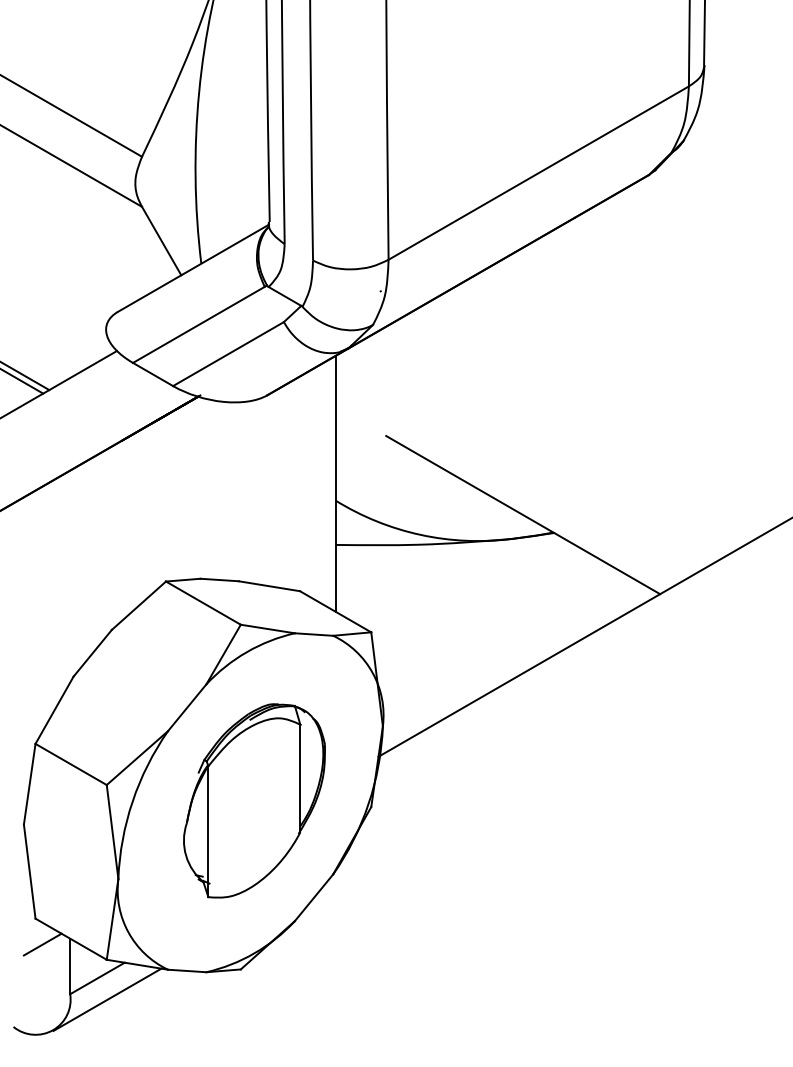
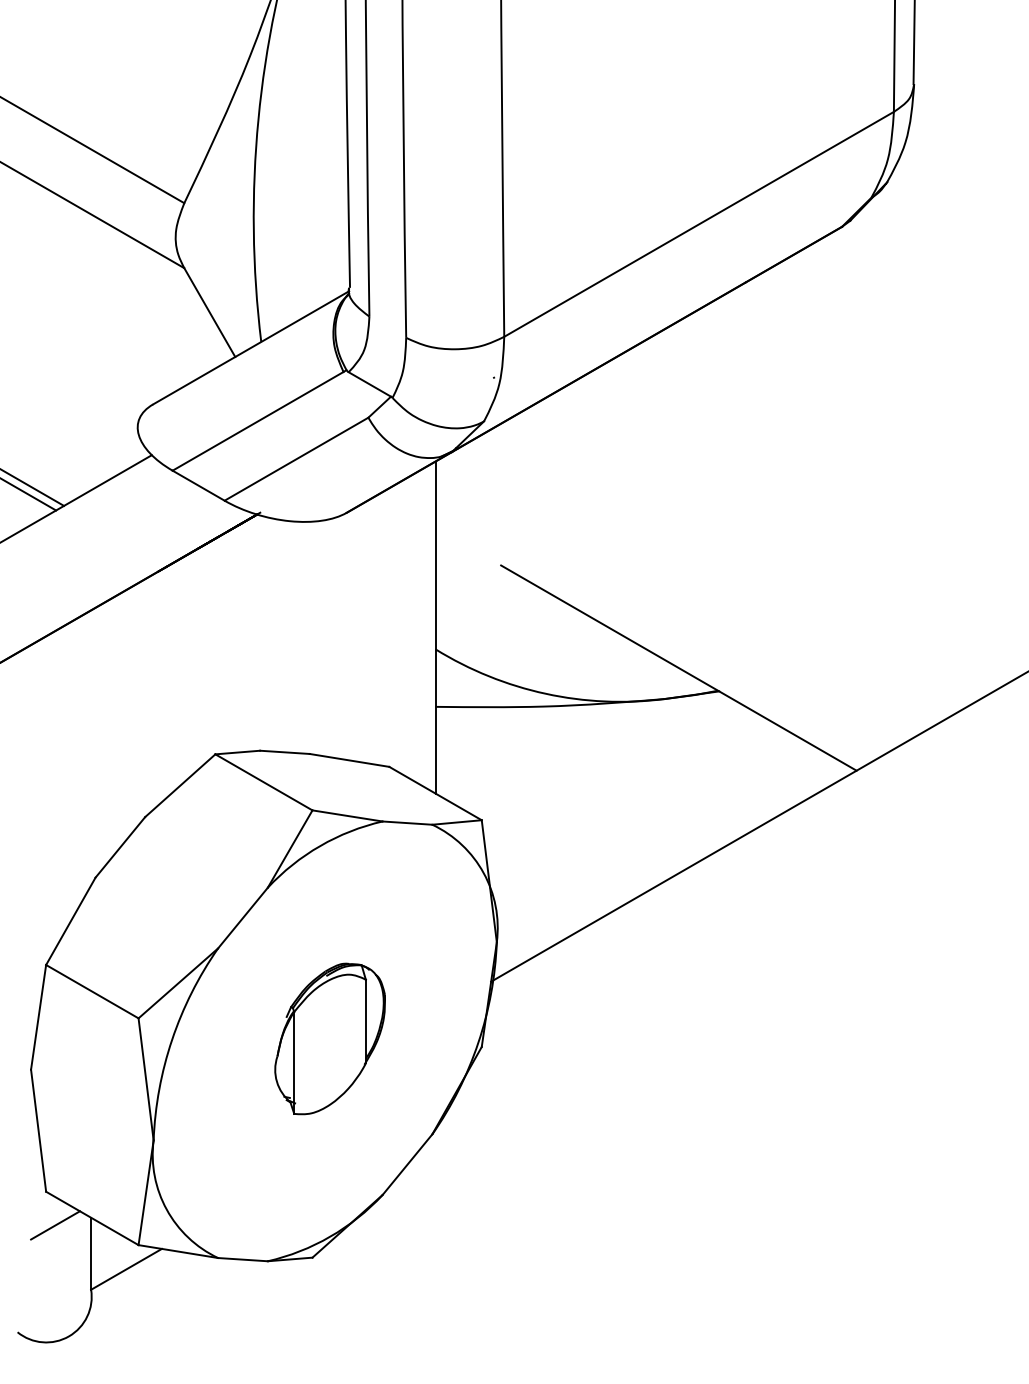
part: (253, 800) -> (329, 1038), size x0.6
line: (107, 999) -> (139, 1296), removed

